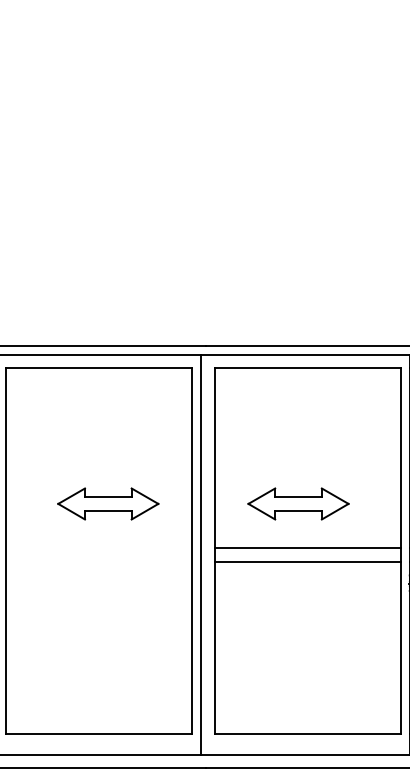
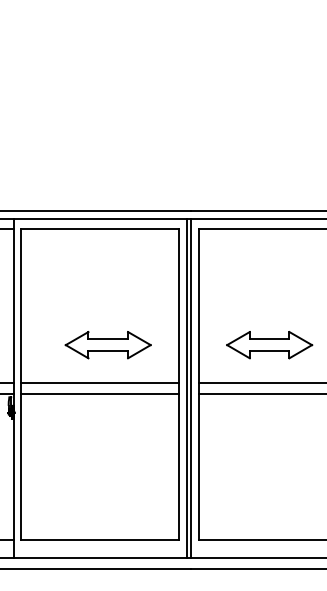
line: (98, 548) -> (99, 382), added
line: (206, 554) -> (191, 388), added
line: (98, 561) -> (99, 393), added

